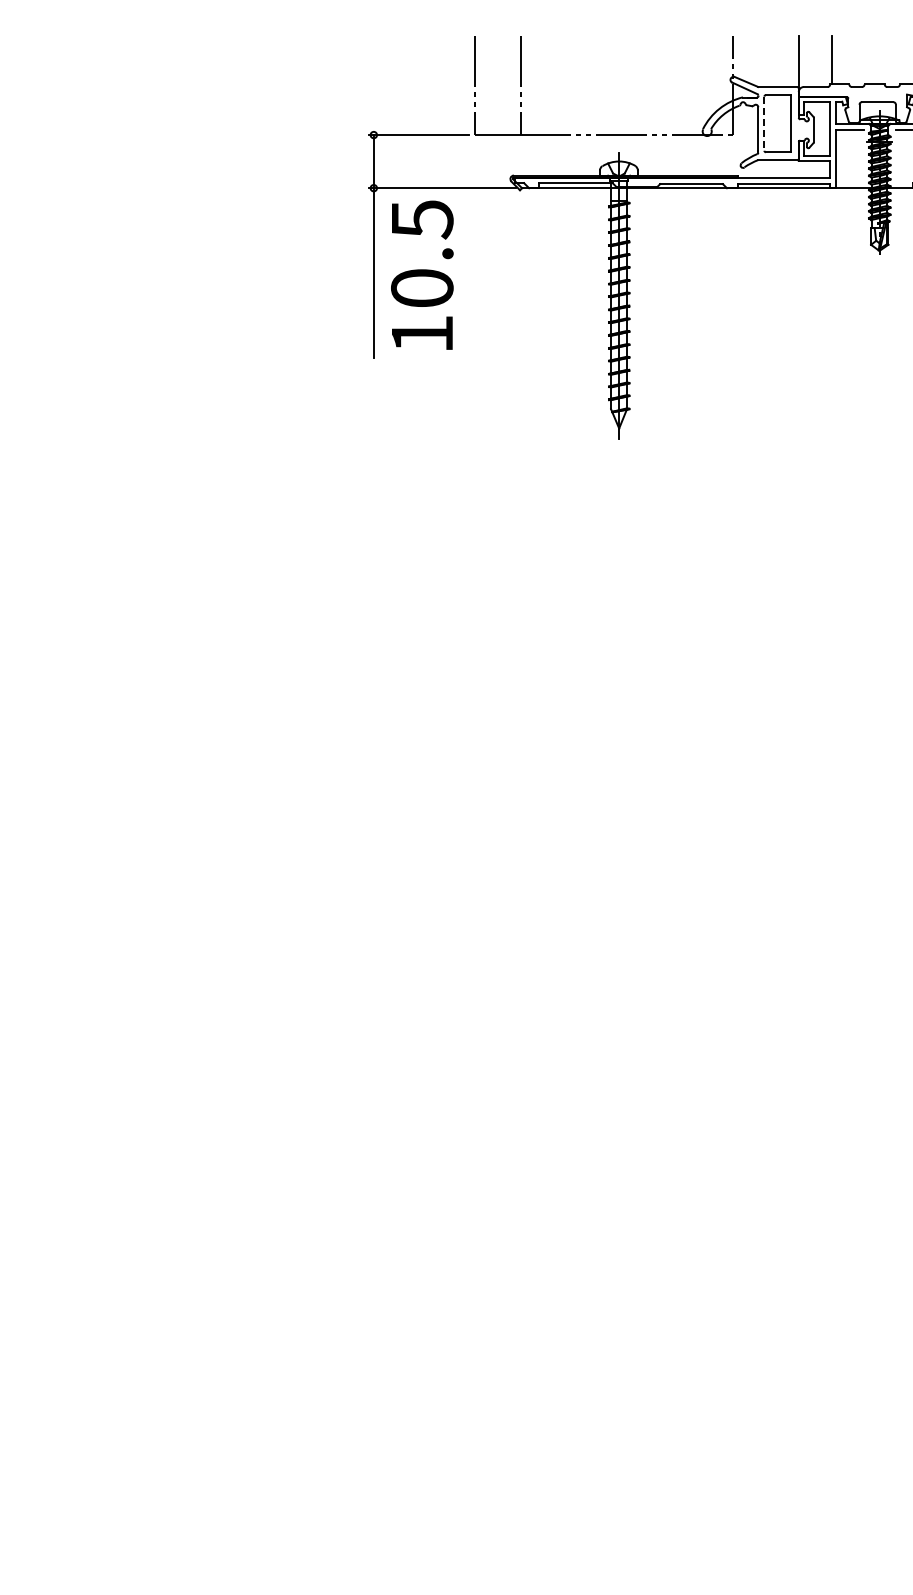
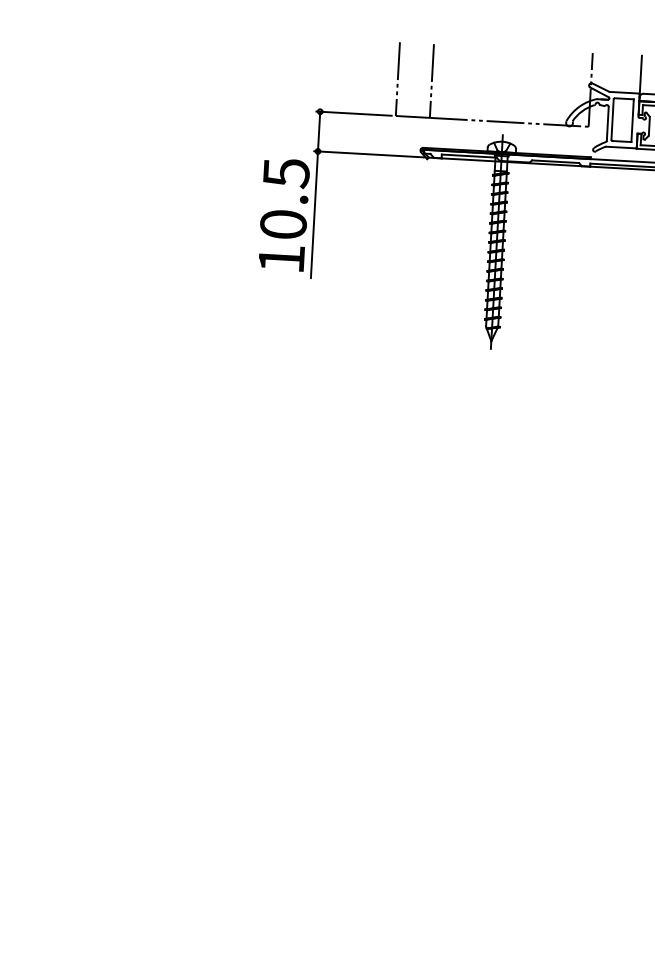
line: (764, 124) -> (612, 120), dashed -> solid
text: (422, 274) -> (284, 214), moved

